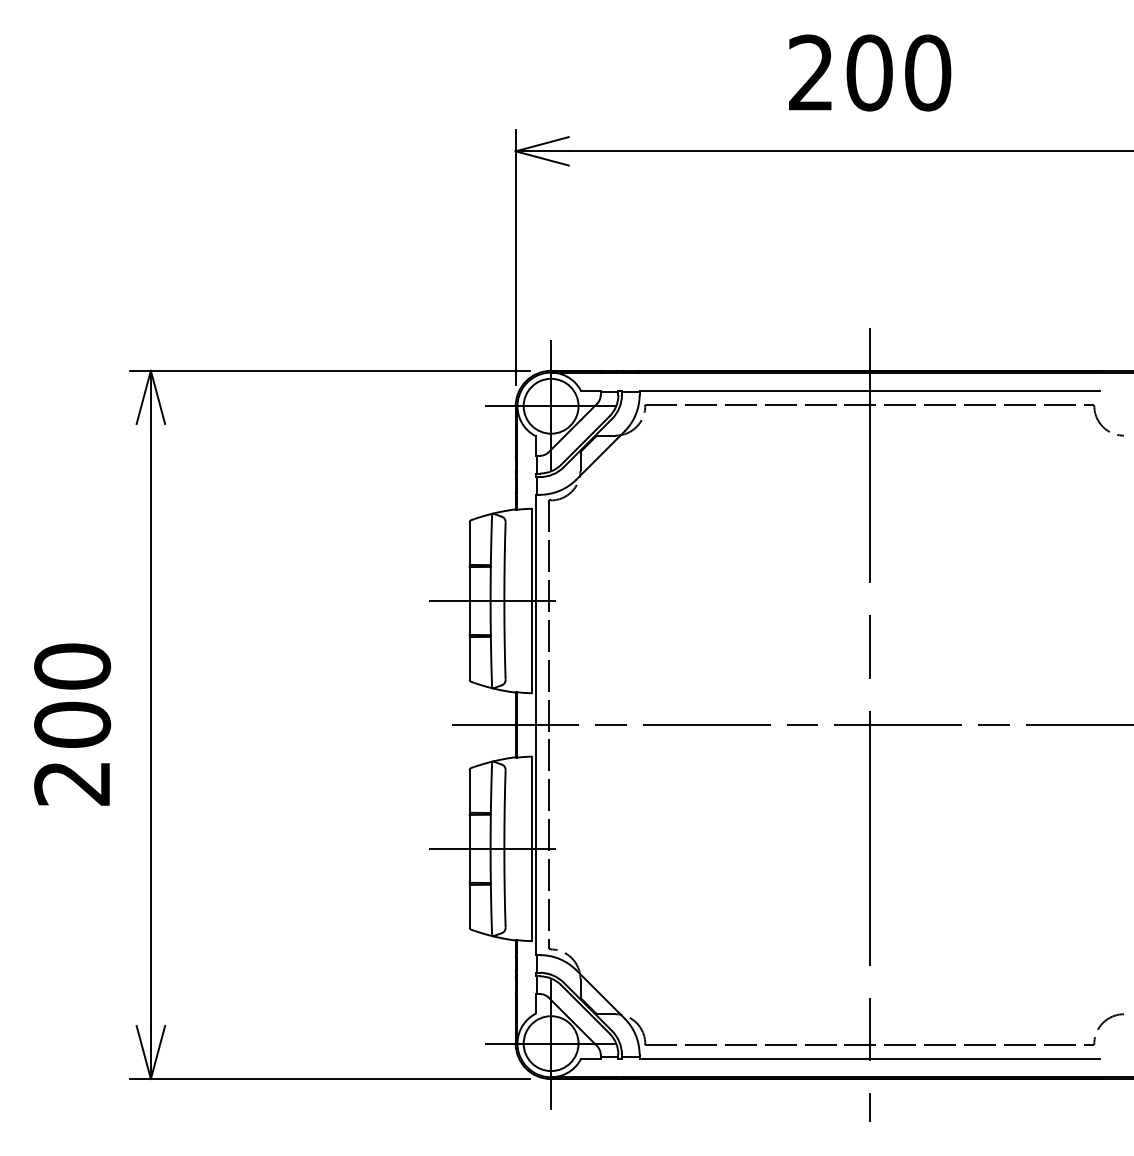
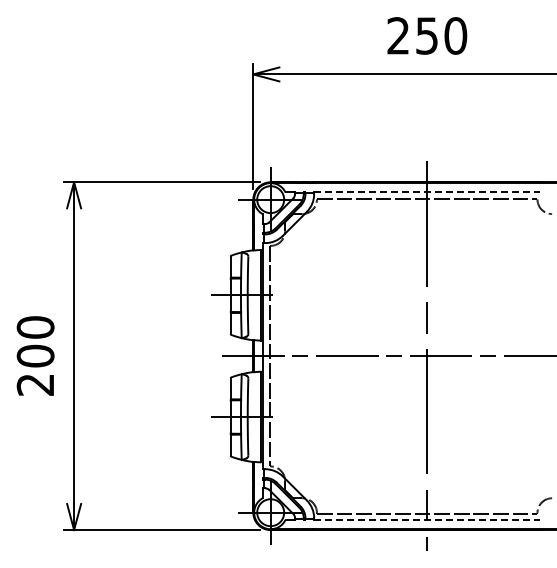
text: (868, 72) -> (426, 35), 200 -> 250
line: (870, 391) -> (427, 192), solid -> dashed
line: (870, 1059) -> (427, 520), solid -> dashed

